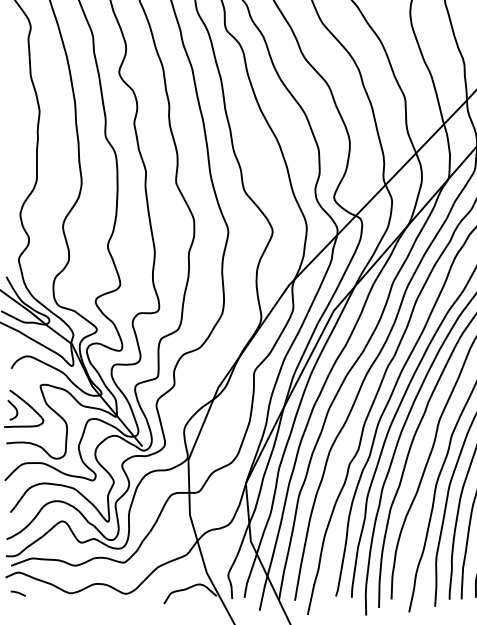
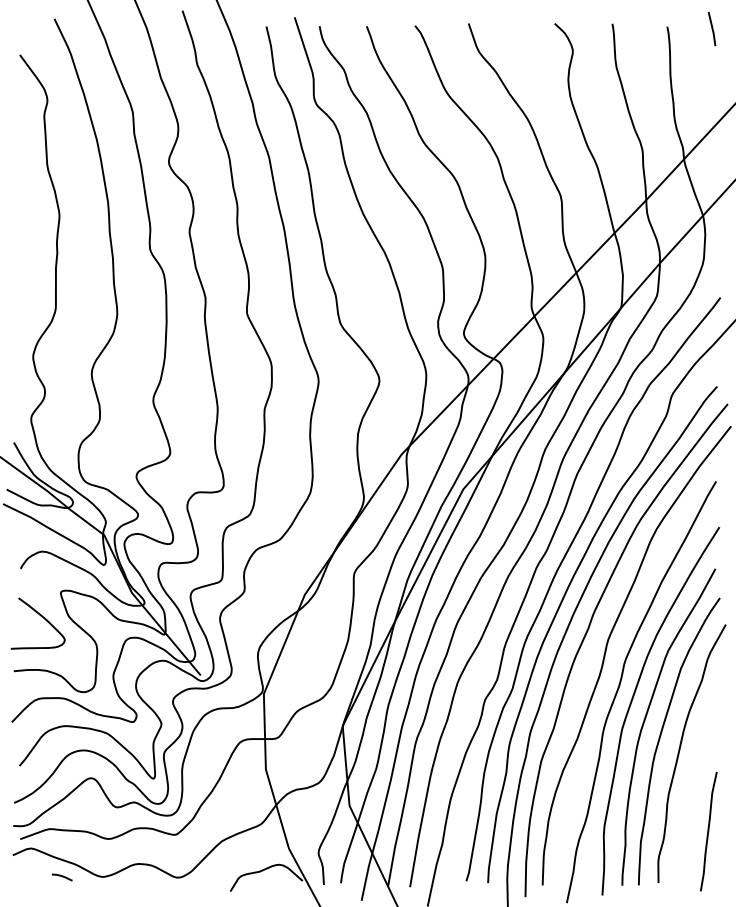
curve: (14, 408) -> (25, 623), removed
line: (17, 592) -> (61, 876), moved

